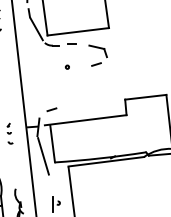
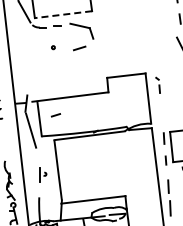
line: (78, 31) -> (63, 14), solid -> dashed
part: (98, 55) -> (82, 36), size x1.4
line: (51, 109) -> (55, 115), moved

